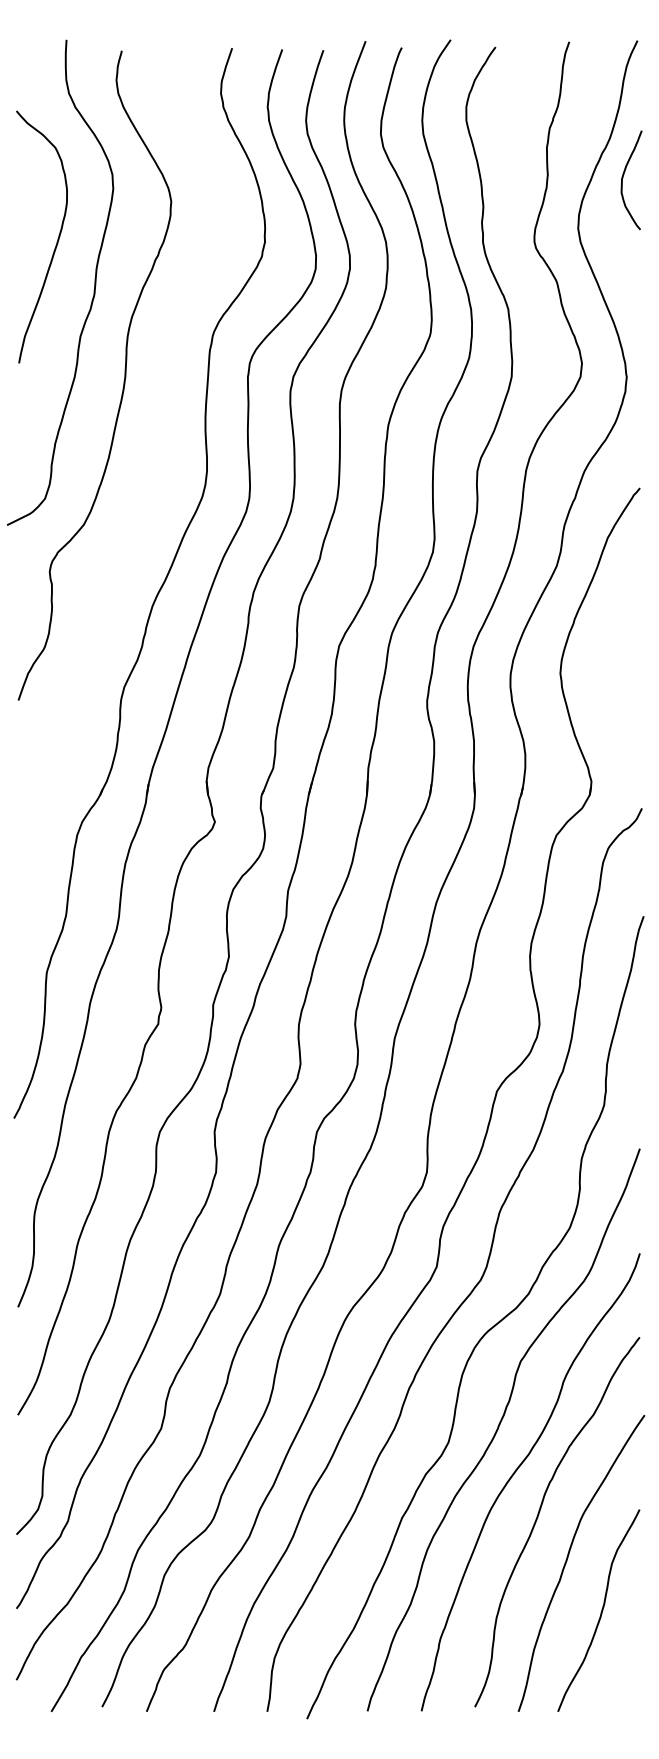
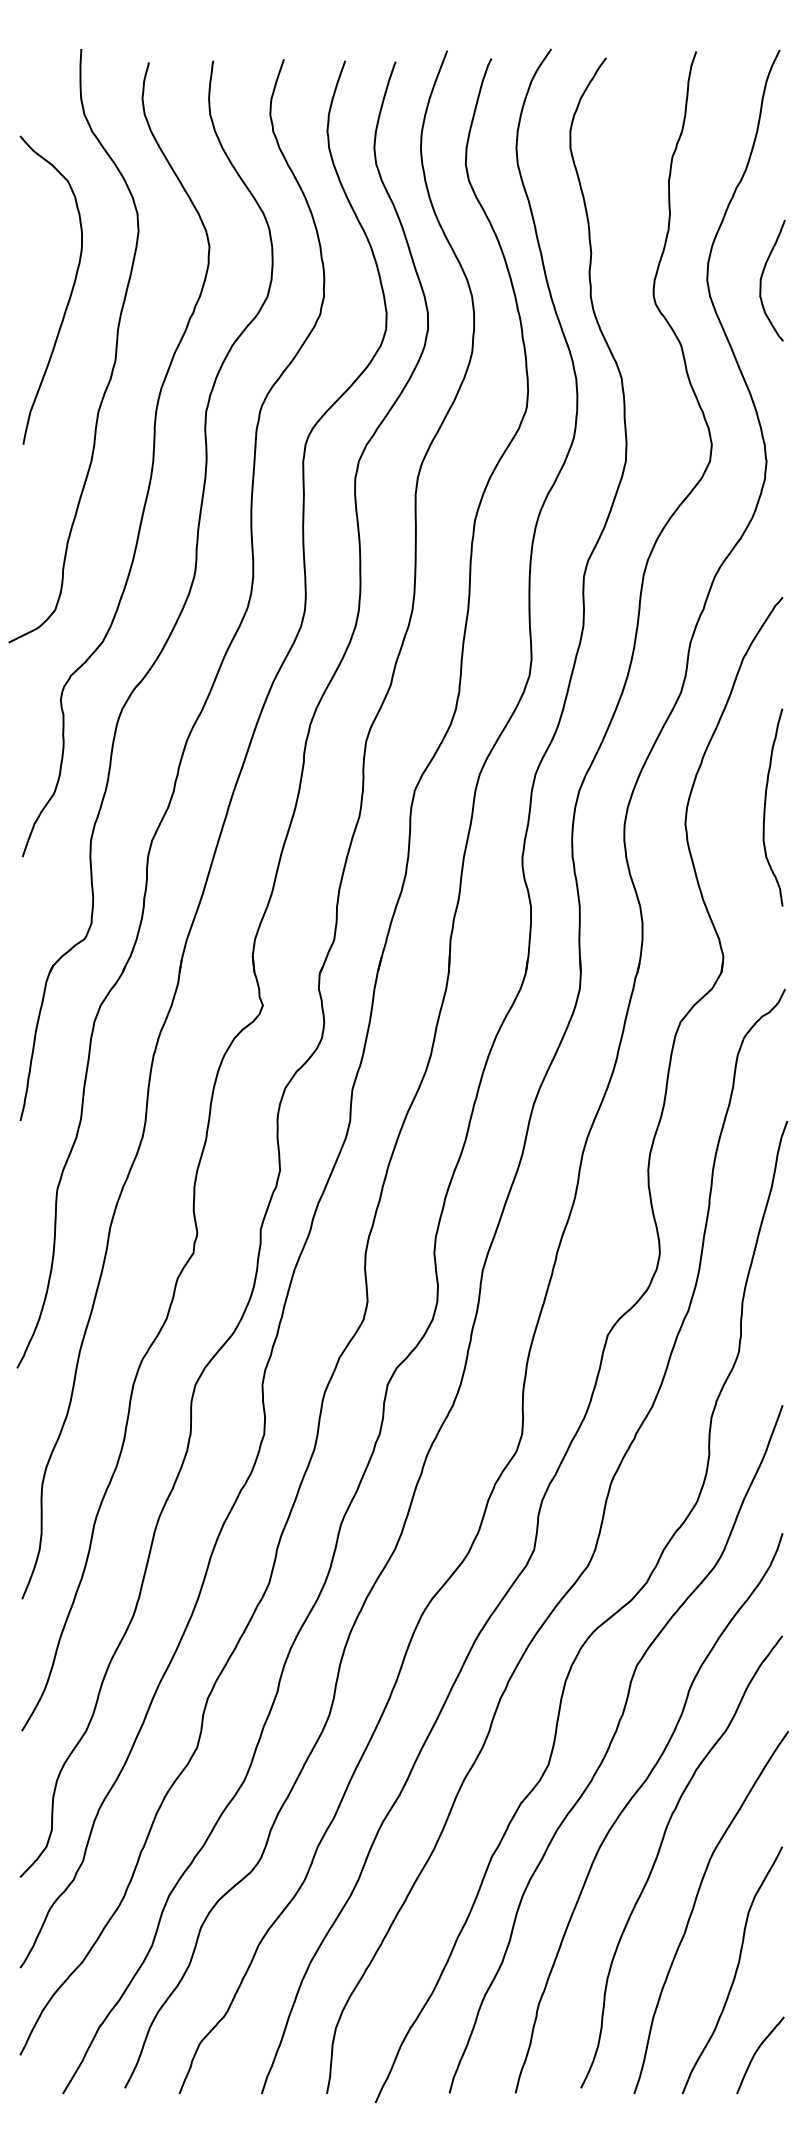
curve: (623, 178) -> (762, 278), moved
part: (149, 494) -> (182, 605), added
curve: (626, 659) -> (766, 806), added
curve: (619, 1677) -> (757, 2052), added

